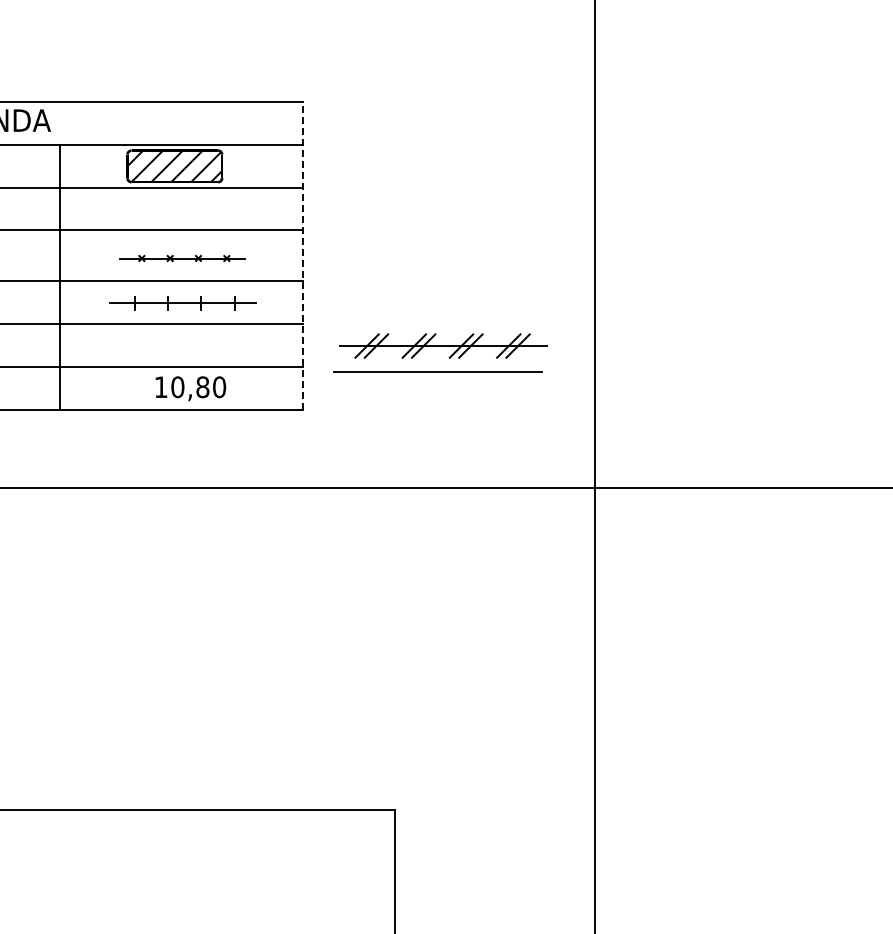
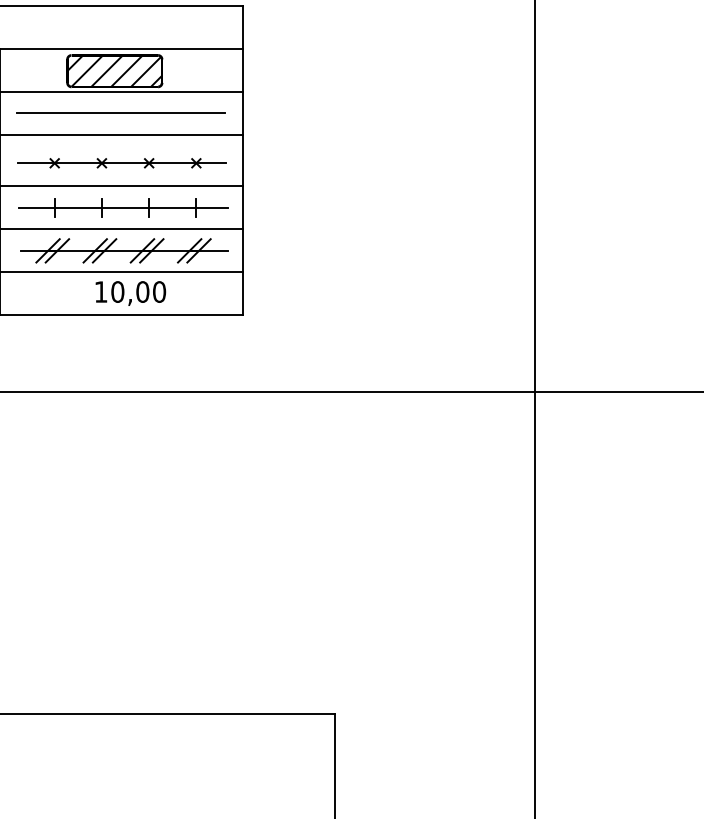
line: (302, 255) -> (242, 160), dashed -> solid
part: (182, 258) -> (122, 163), size x1.67
part: (183, 303) -> (123, 208), size x1.43
part: (443, 345) -> (124, 250), moved
line: (437, 371) -> (120, 113), moved
text: (202, 386) -> (142, 291), 10,80 -> 10,00

